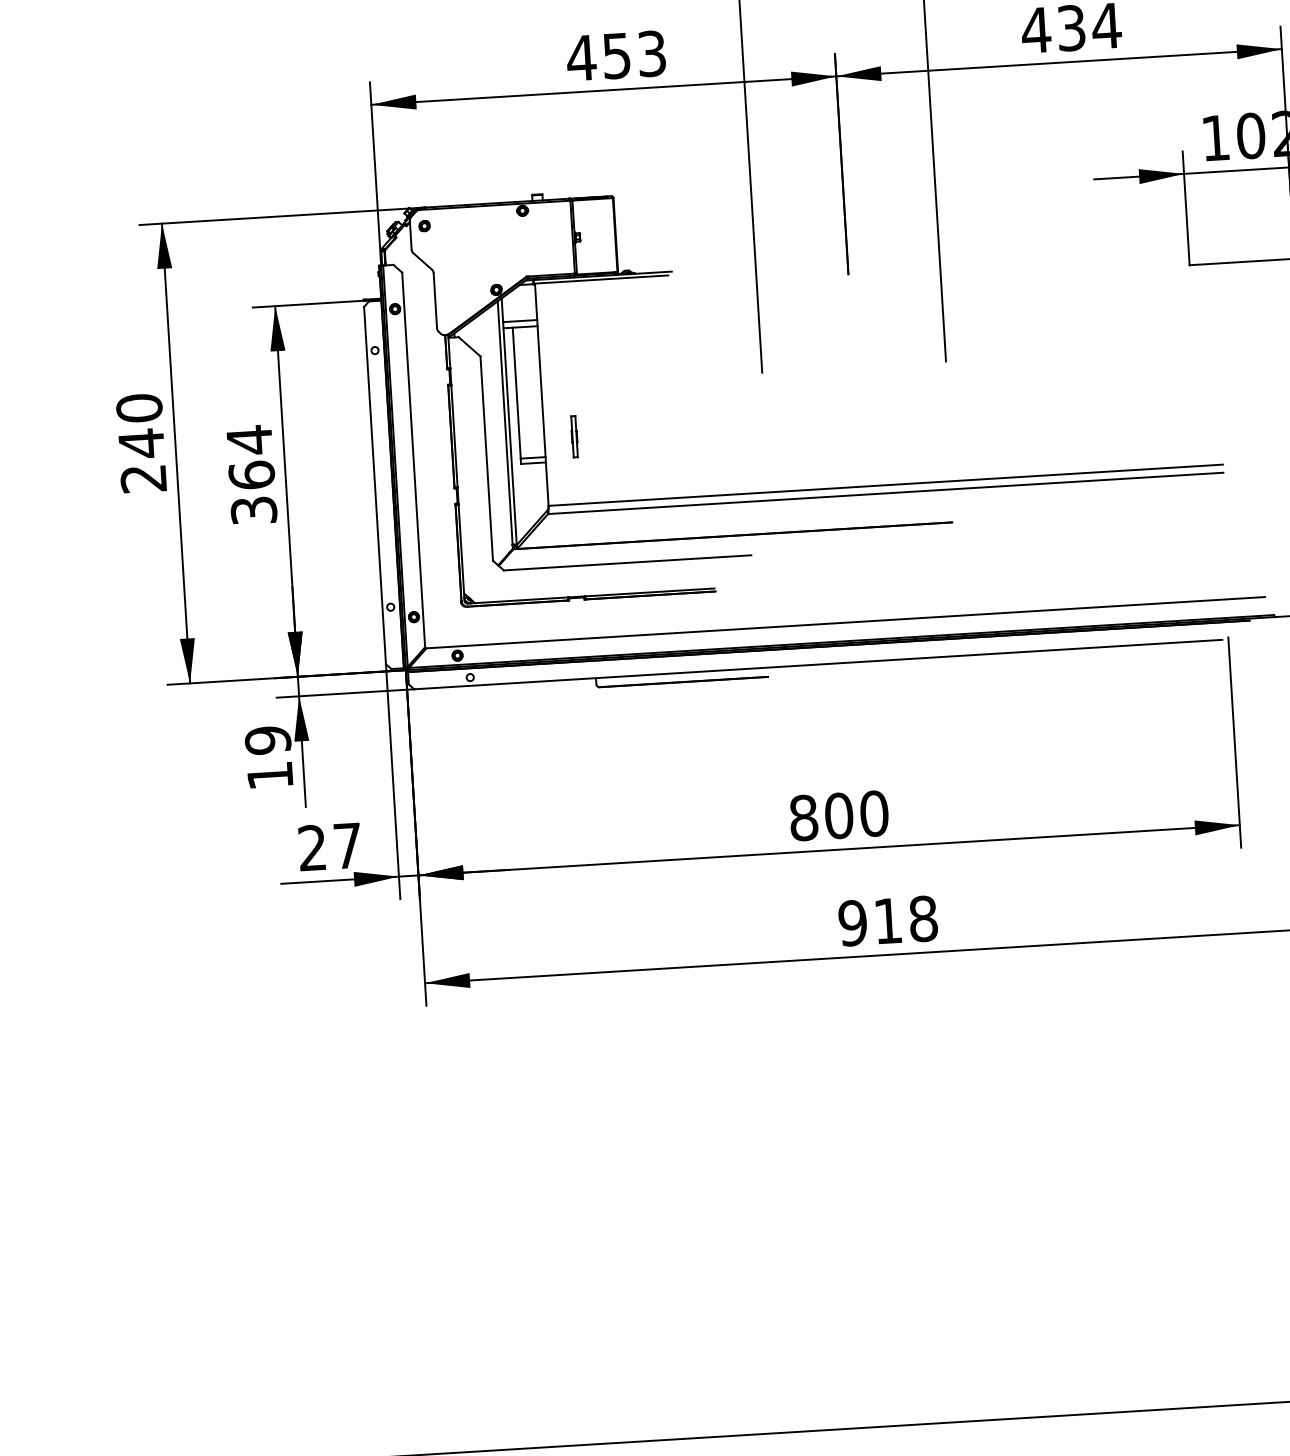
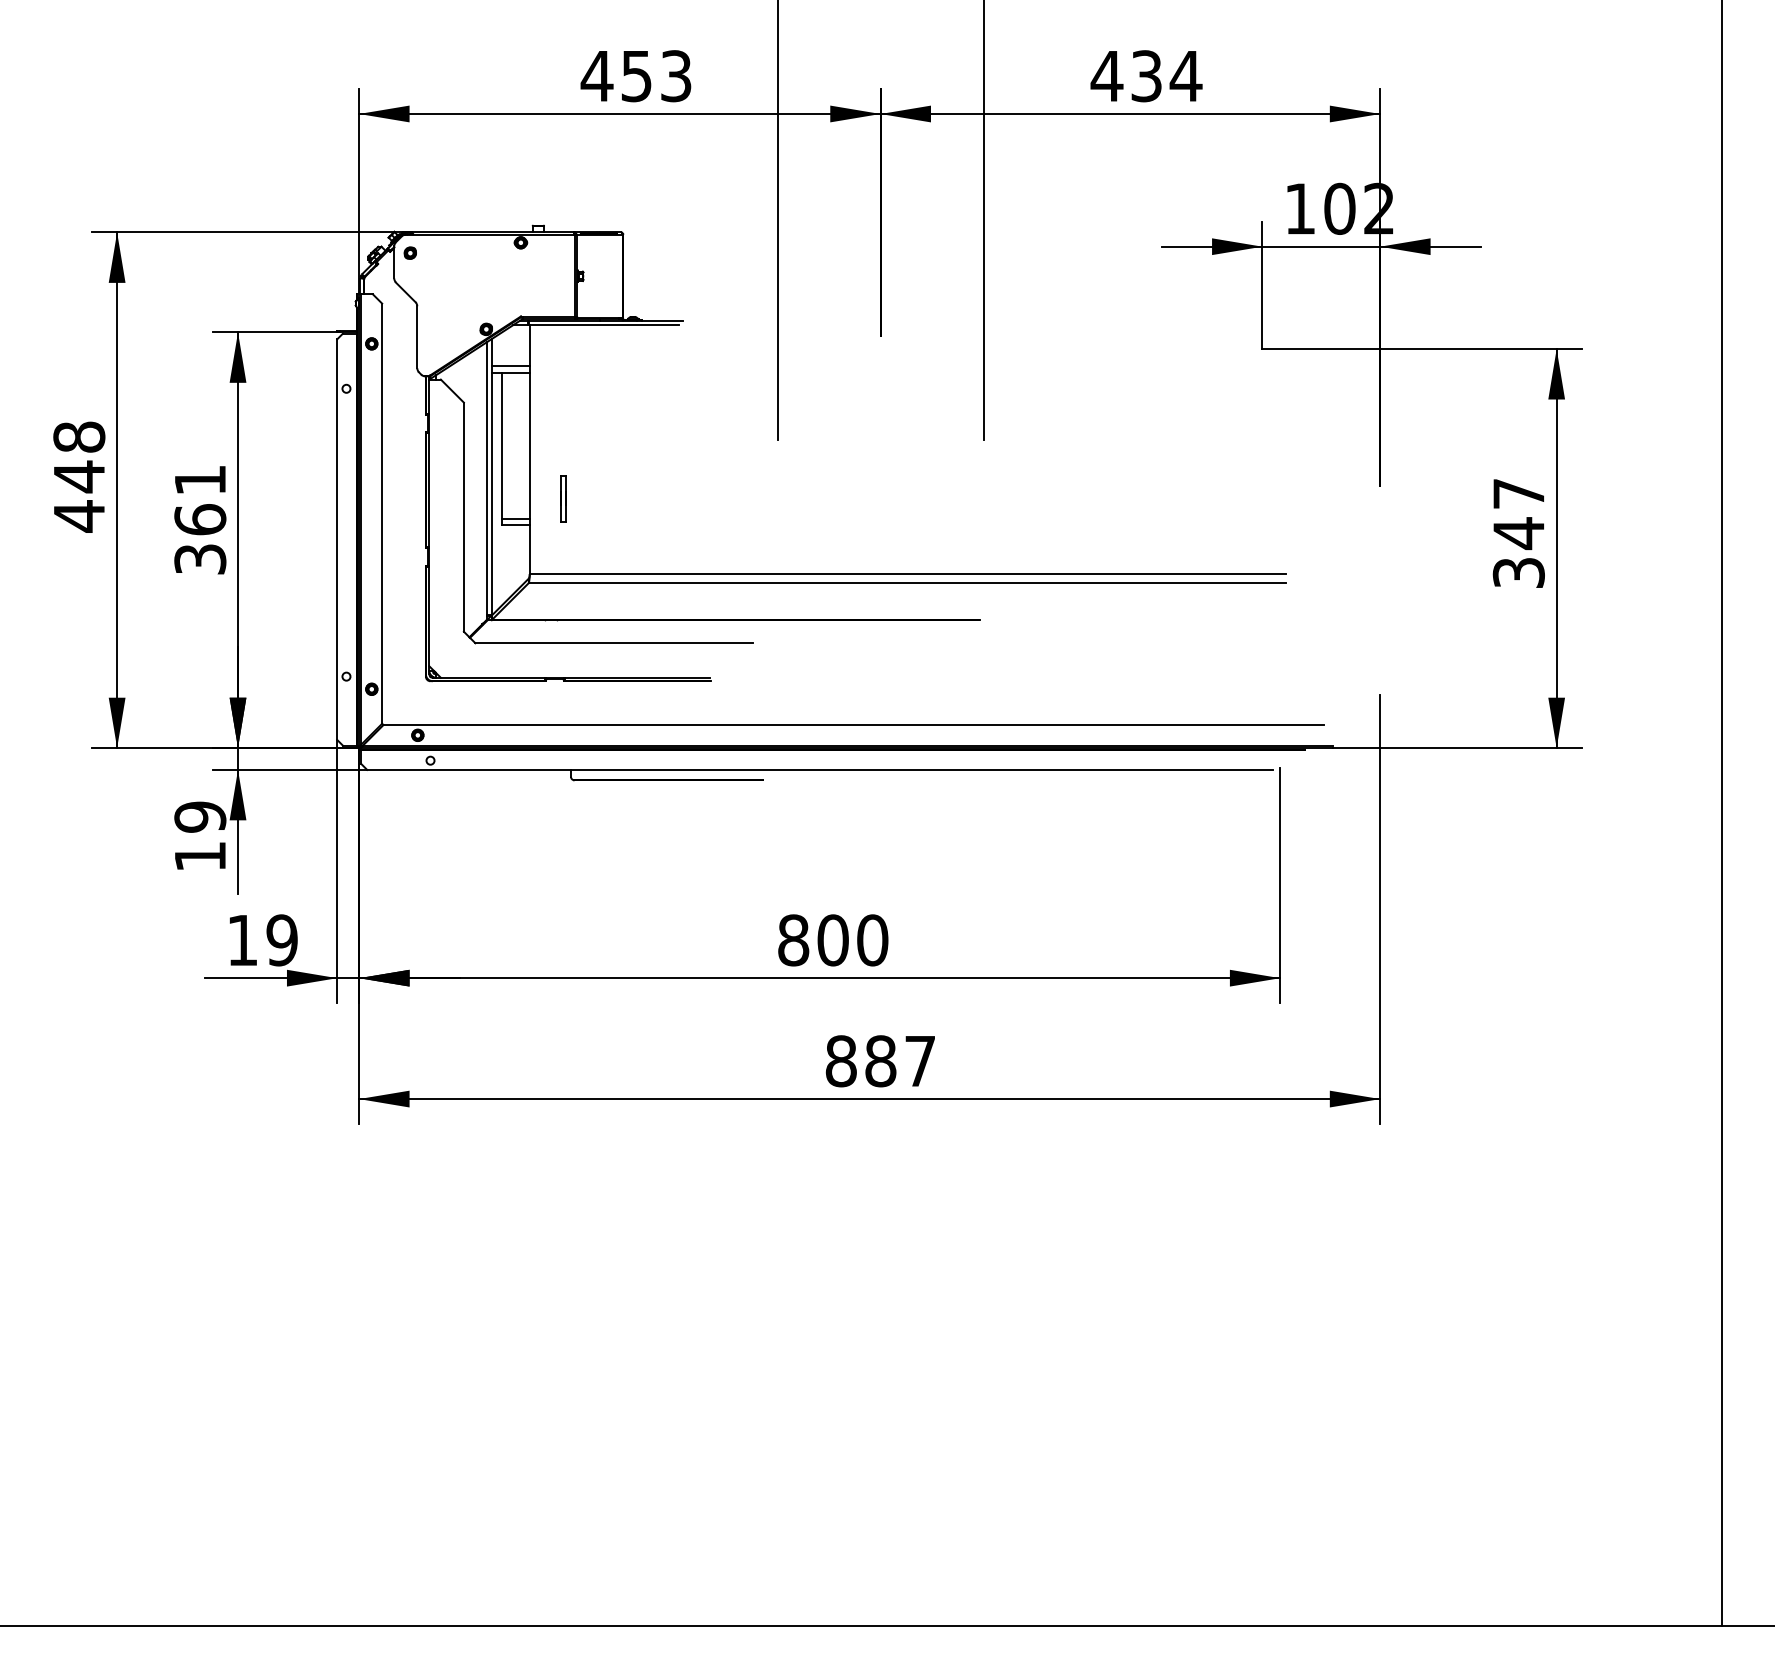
text: (249, 440) -> (200, 480), 364 -> 361
text: (141, 443) -> (79, 476), 240 -> 448
text: (330, 847) -> (262, 940), 27 -> 19
text: (887, 921) -> (880, 1061), 918 -> 887

